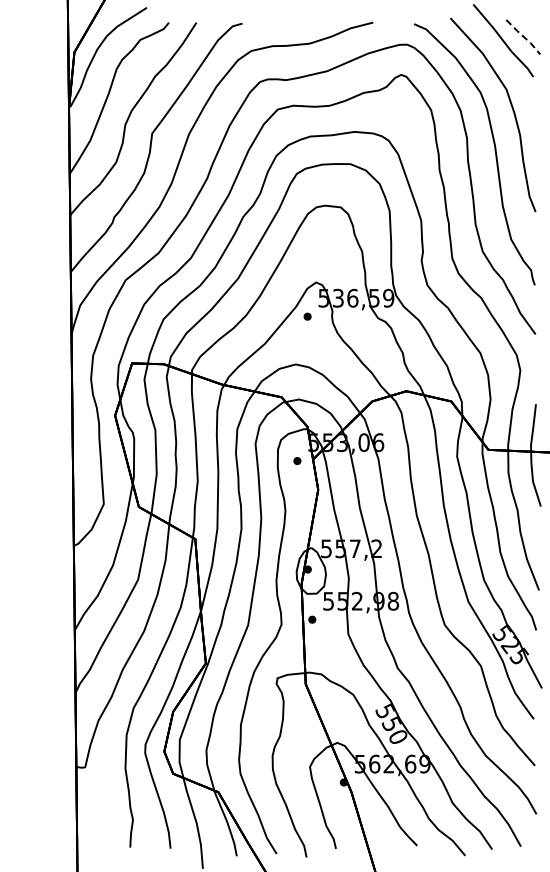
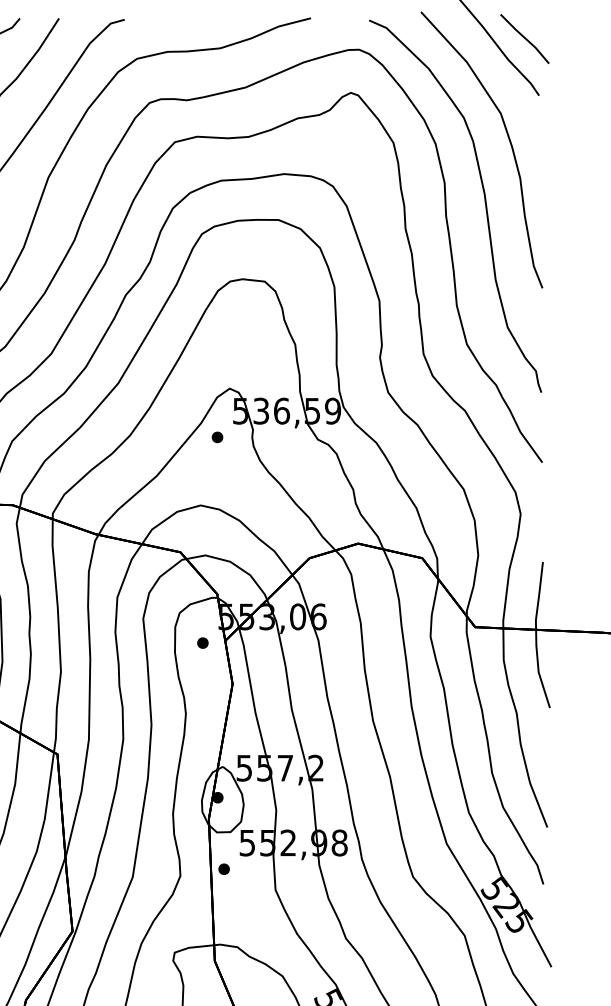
line: (523, 36) -> (525, 38), dashed -> solid

